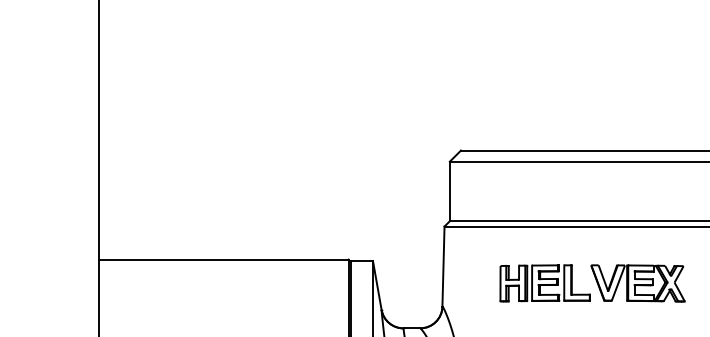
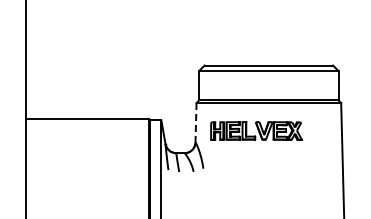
line: (444, 266) -> (196, 122), solid -> dashed
part: (592, 282) -> (256, 130), moved

